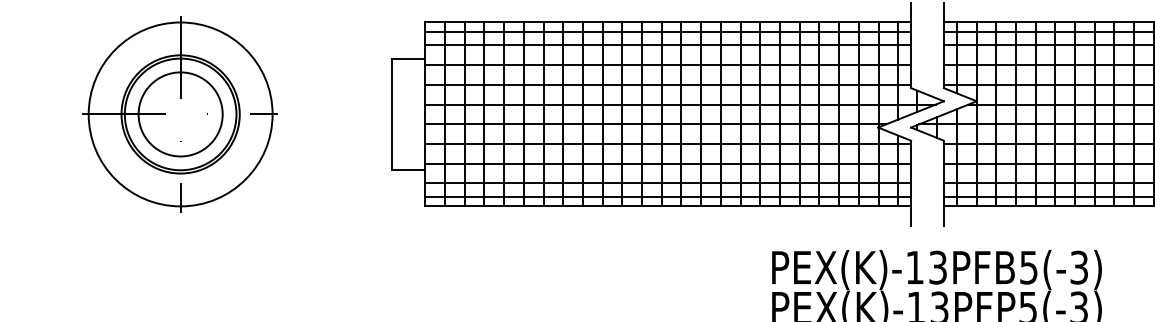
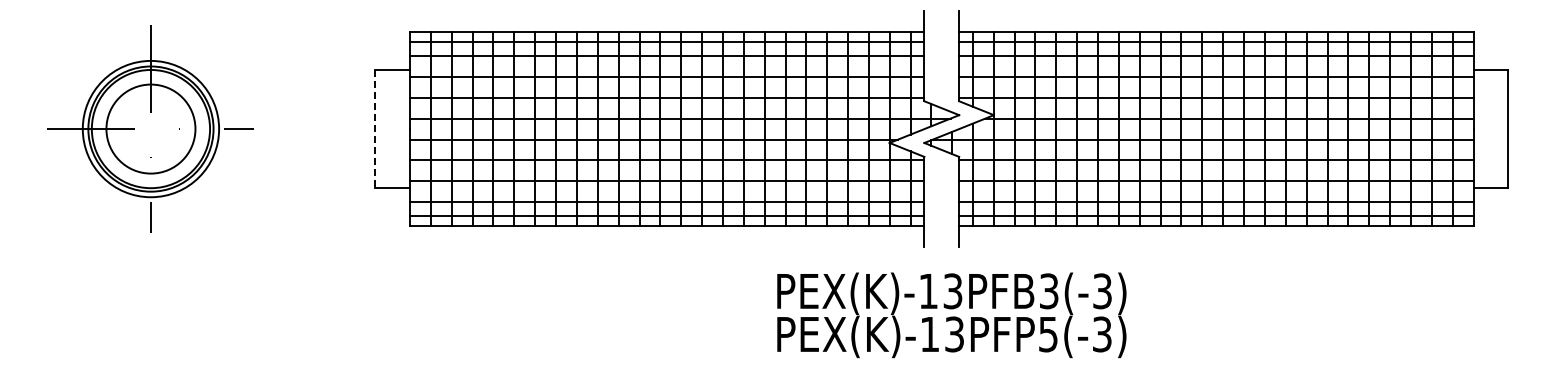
circle: (180, 113) -> (150, 128), size x0.7
line: (392, 114) -> (375, 129), solid -> dashed
text: (1029, 266) -> (1049, 290), PEX(K)-13PFB5(-3) -> PEX(K)-13PFB3(-3)

